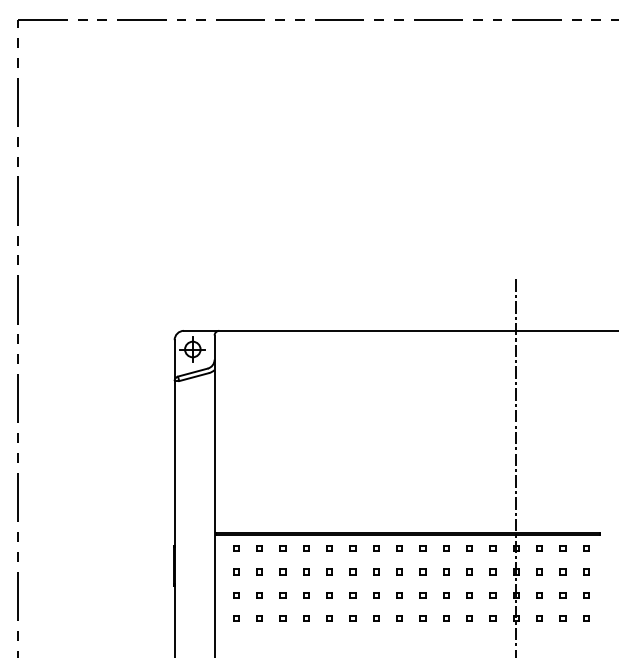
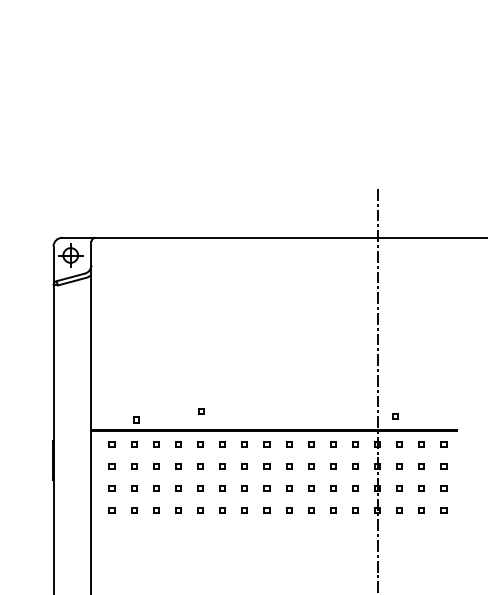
part: (330, 513) -> (201, 411), added
part: (535, 518) -> (395, 415), added
part: (262, 522) -> (136, 419), added

